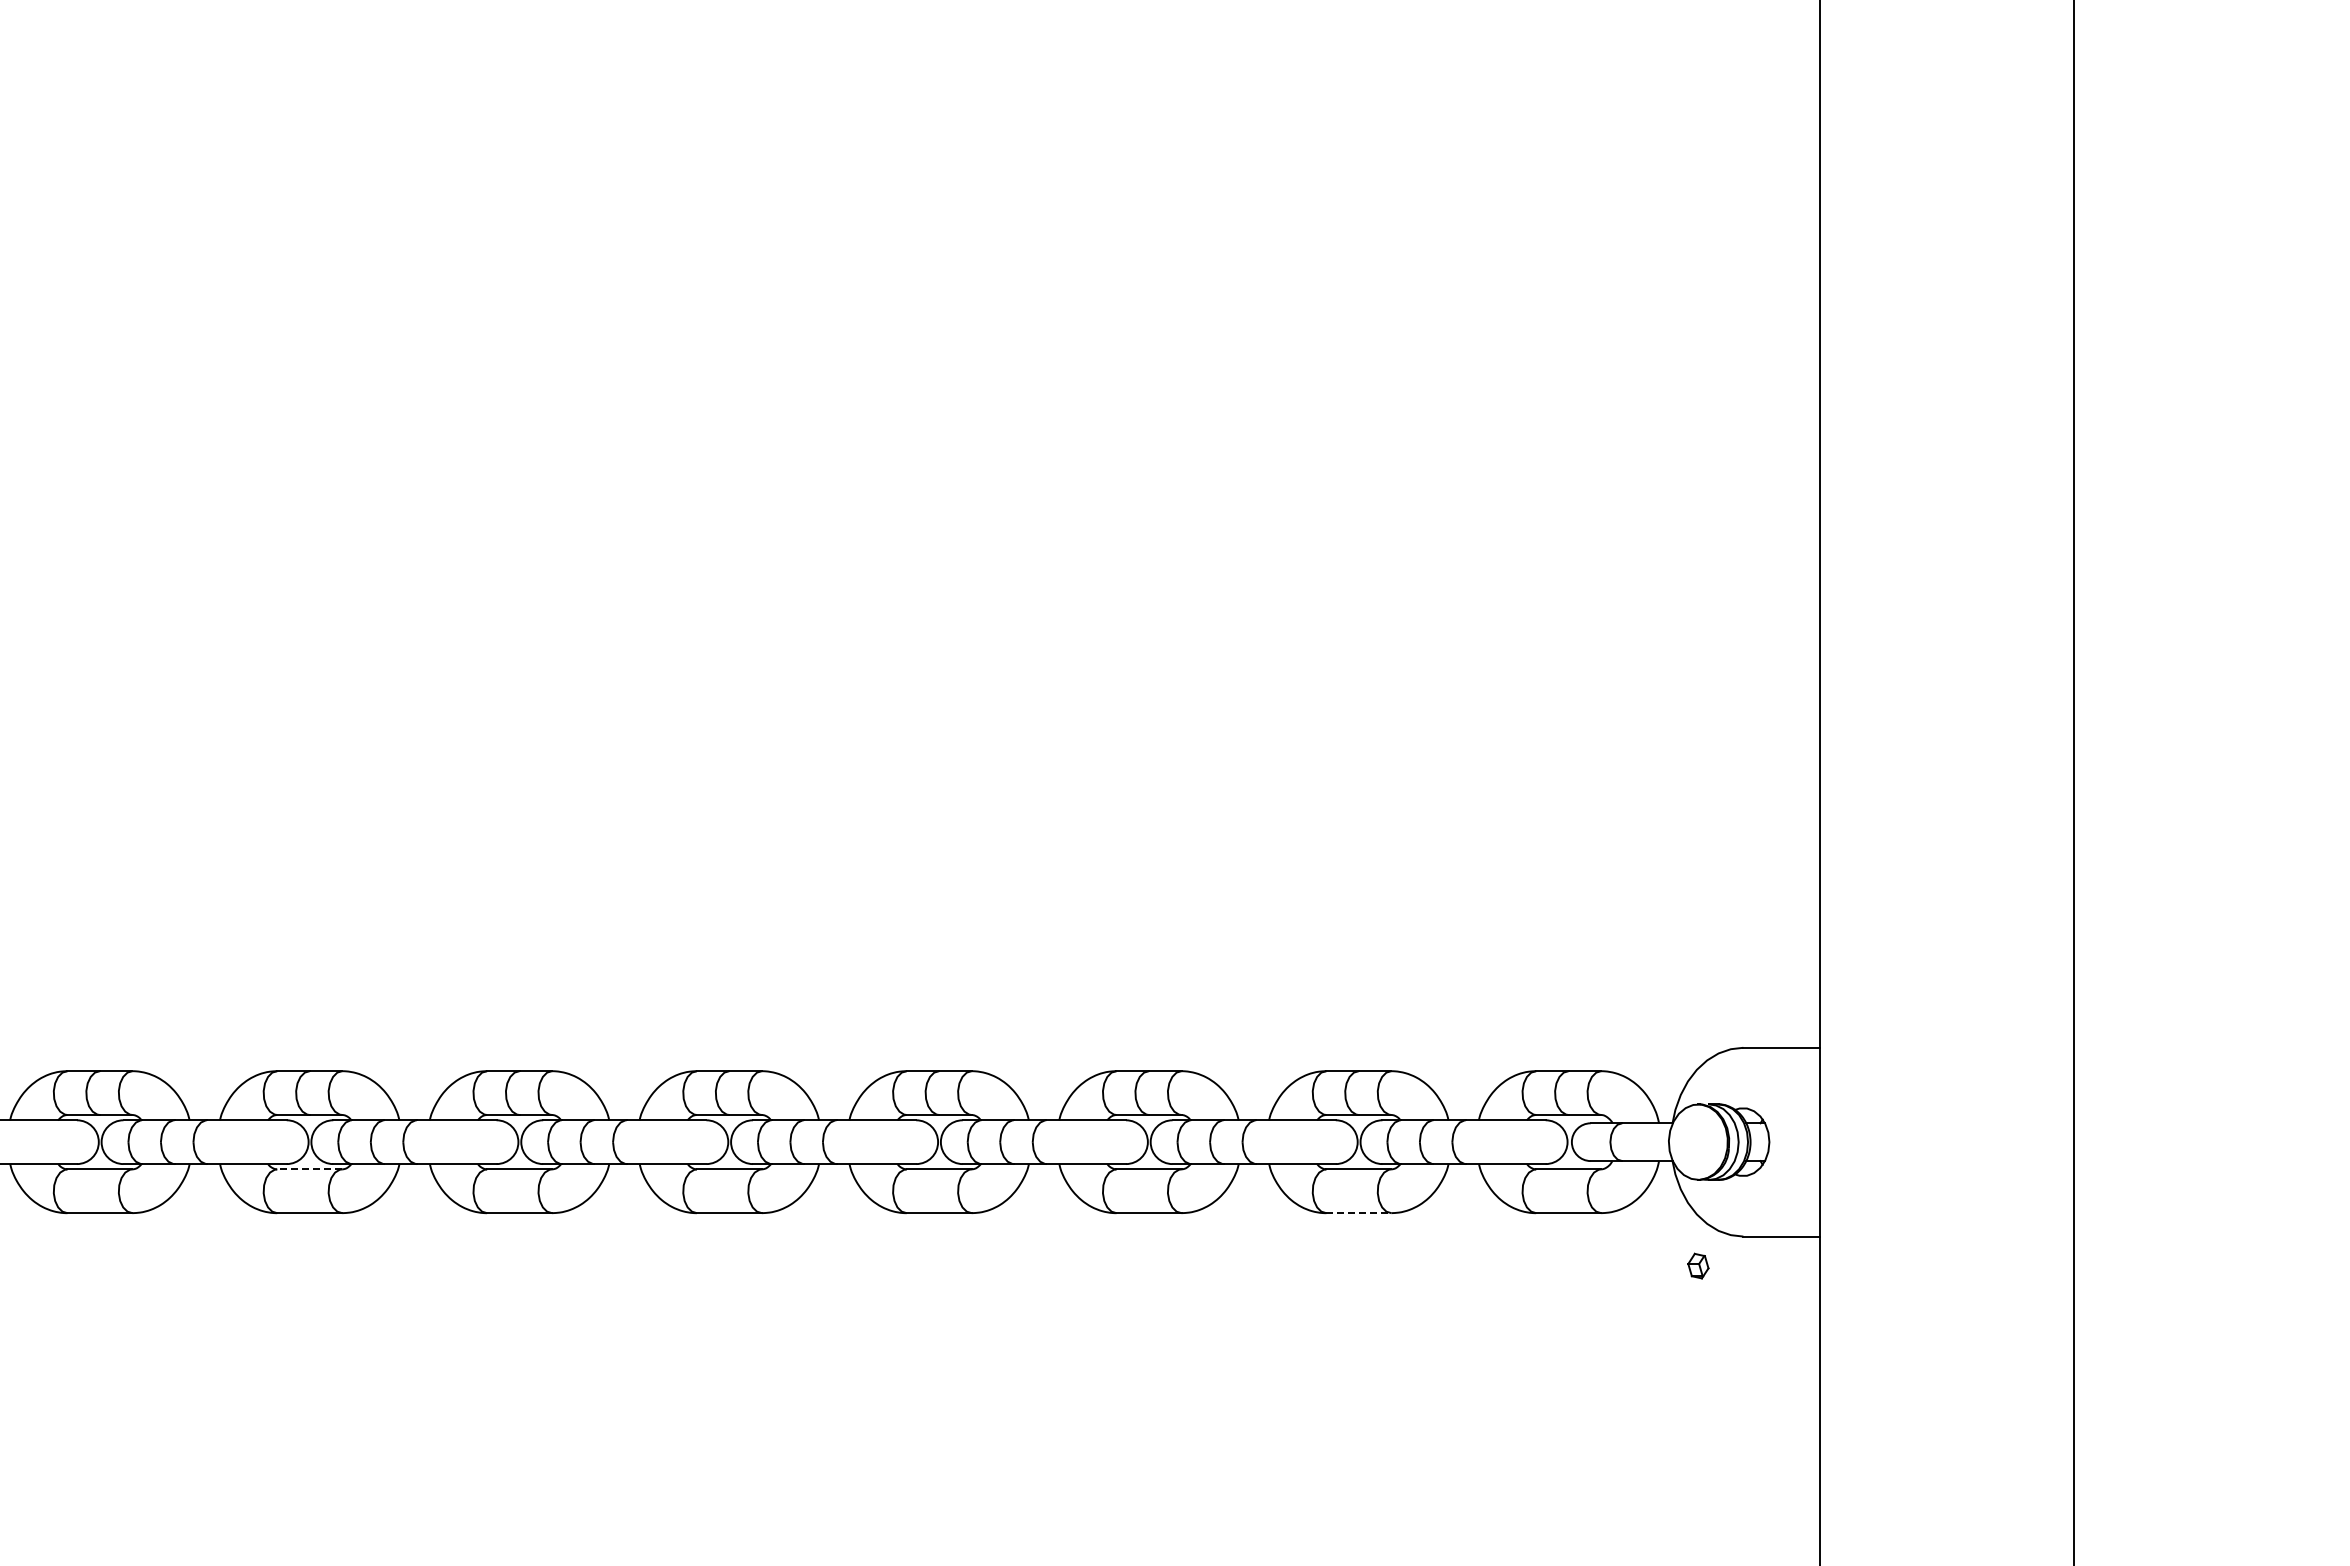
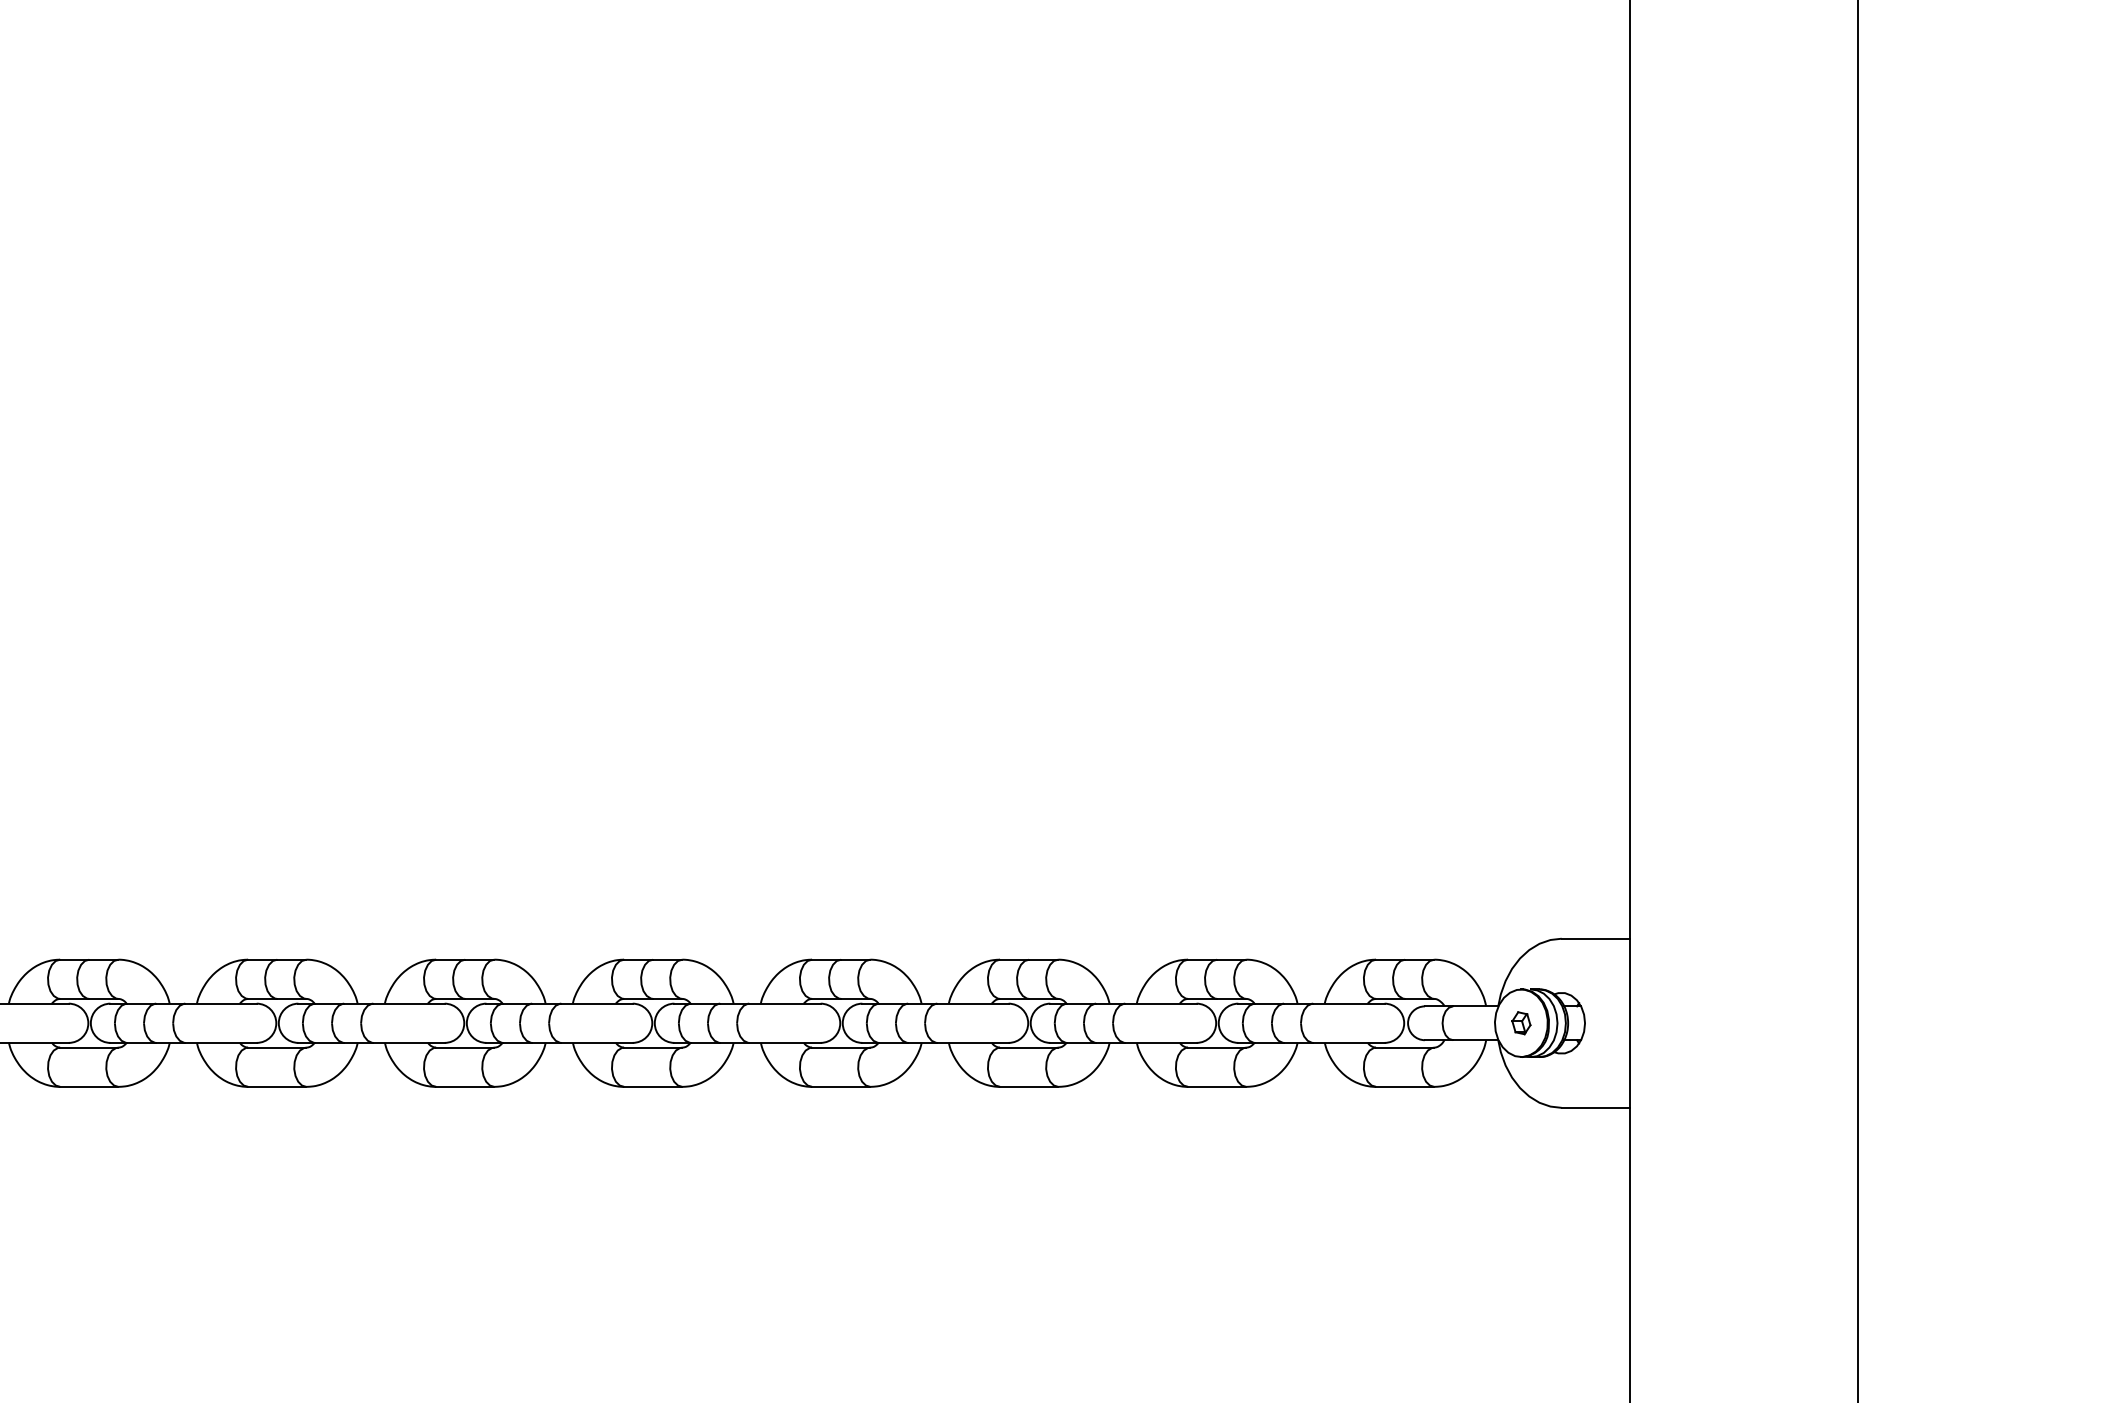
line: (309, 1169) -> (277, 1047), dashed -> solid
line: (1358, 1213) -> (1216, 1087), dashed -> solid
part: (1698, 1265) -> (1521, 1022), moved

